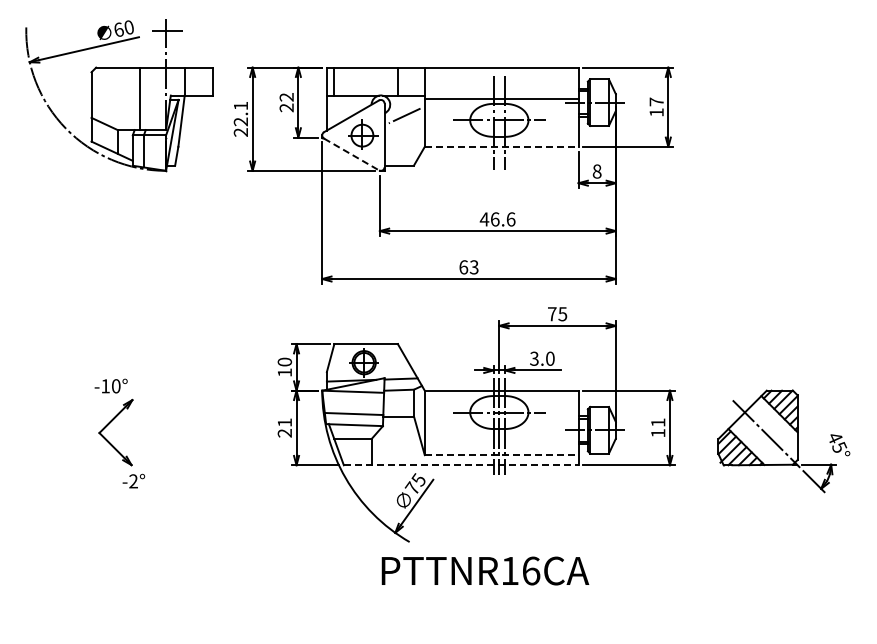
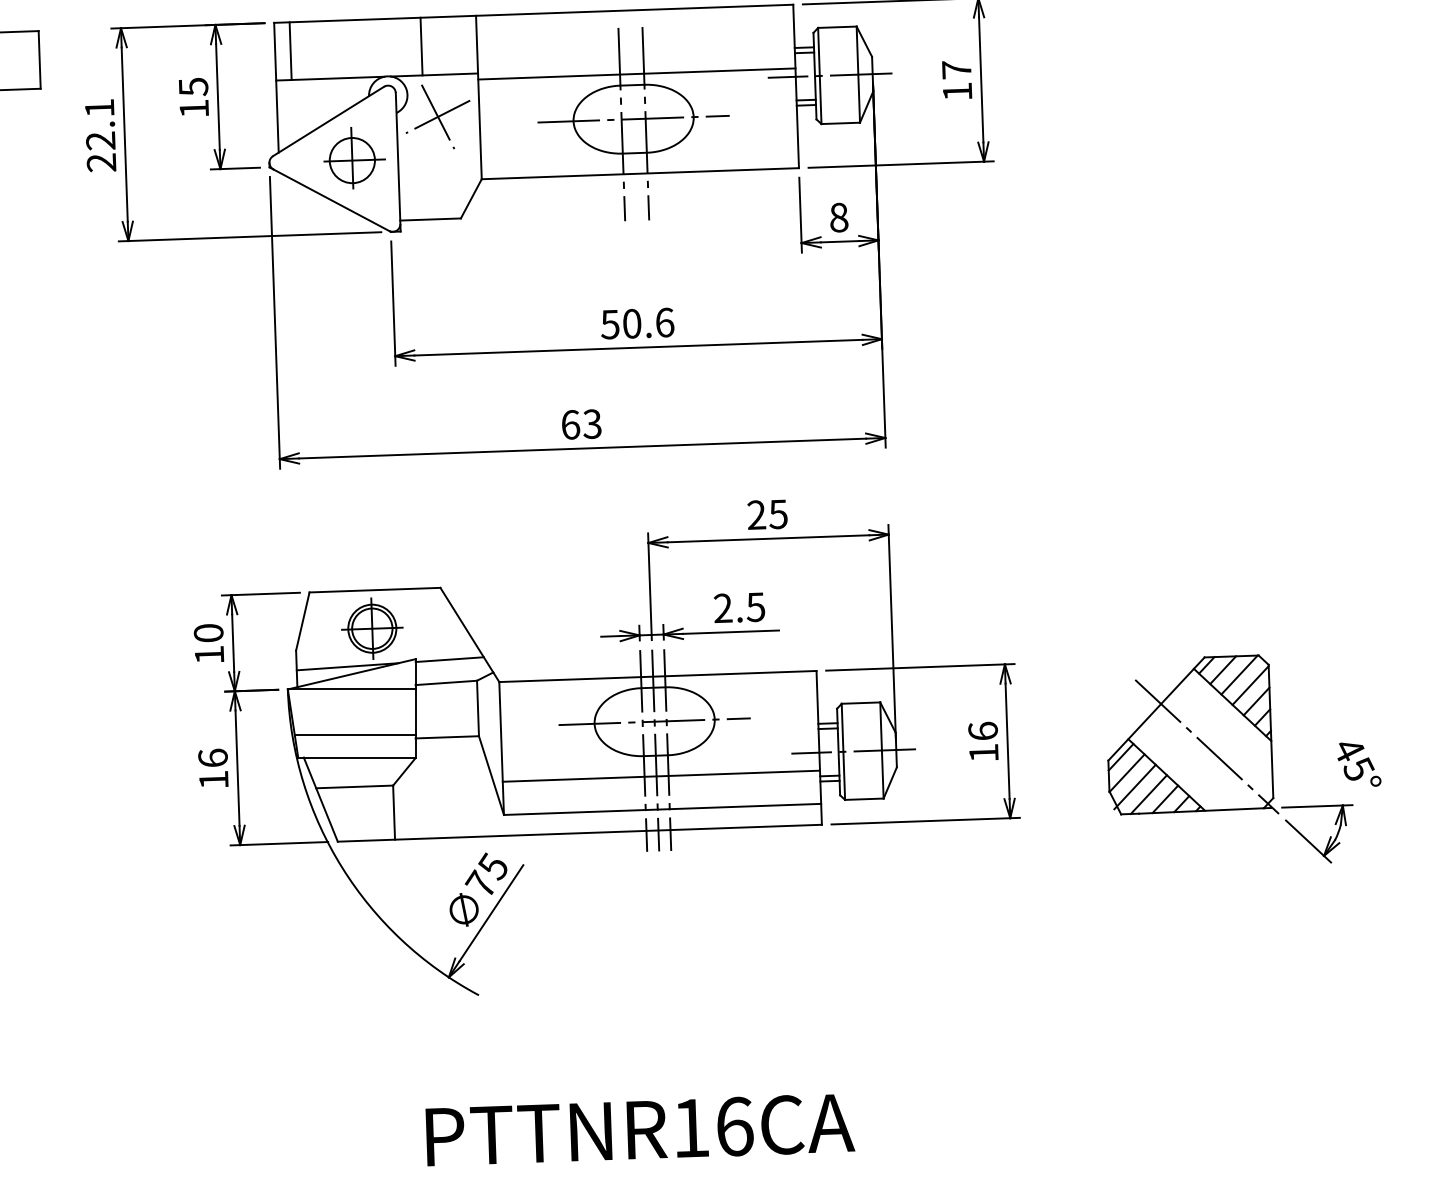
text: (286, 102) -> (193, 97), 22 -> 15
line: (404, 115) -> (437, 115), added
line: (501, 146) -> (639, 172), dashed -> solid
line: (352, 154) -> (333, 200), dashed -> solid
text: (489, 219) -> (620, 324), 46.6 -> 50.6
text: (551, 314) -> (755, 515), 75 -> 25
text: (542, 358) -> (739, 607), 3.0 -> 2.5
text: (658, 422) -> (983, 730), 11 -> 16
text: (284, 427) -> (212, 768), 21 -> 16
line: (501, 439) -> (661, 777), added
line: (501, 455) -> (662, 810), dashed -> solid
line: (461, 465) -> (580, 833), dashed -> solid
text: (485, 570) -> (640, 1128), moved

